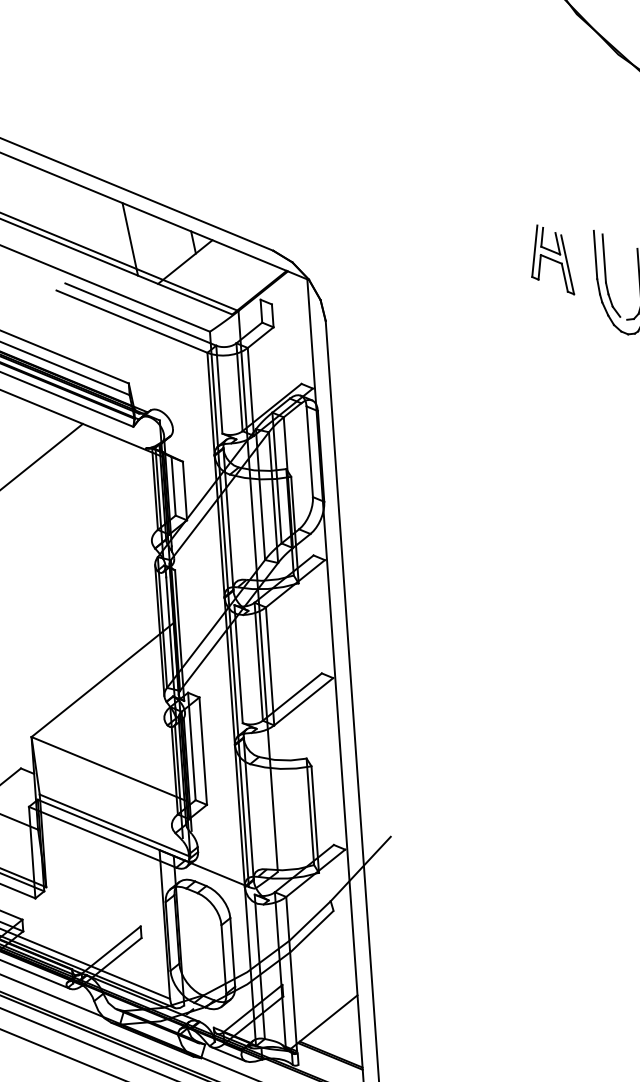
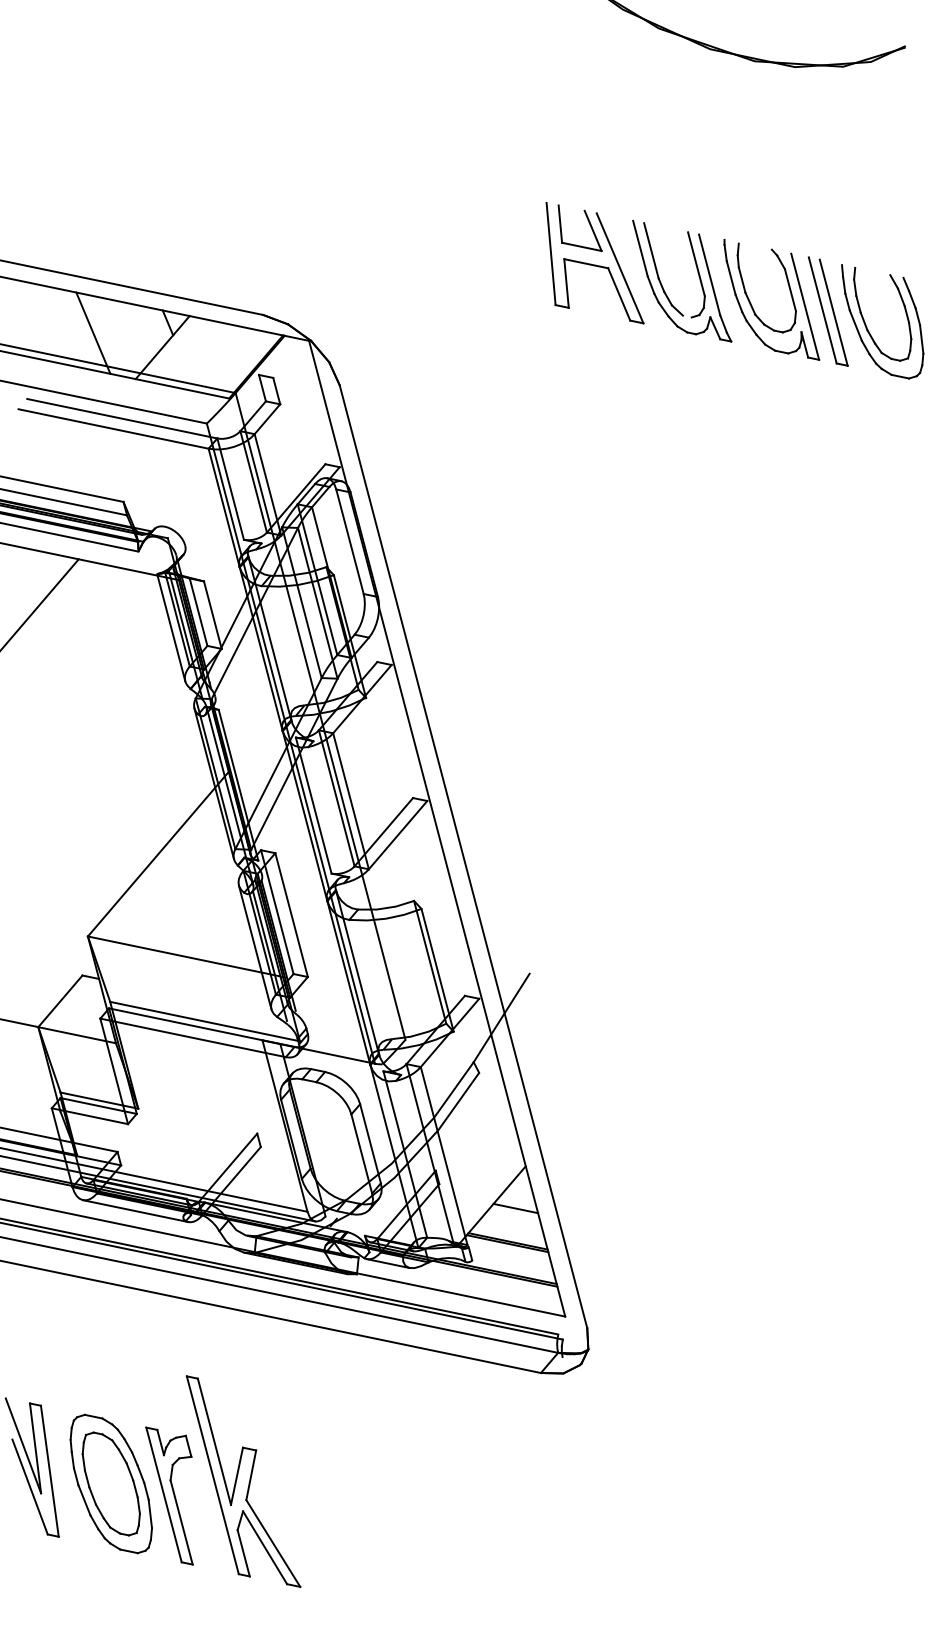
part: (555, 260) -> (594, 263), size x1.67
line: (148, 494) -> (171, 627), added
line: (167, 772) -> (254, 947), added
line: (342, 1028) -> (515, 1208), added

